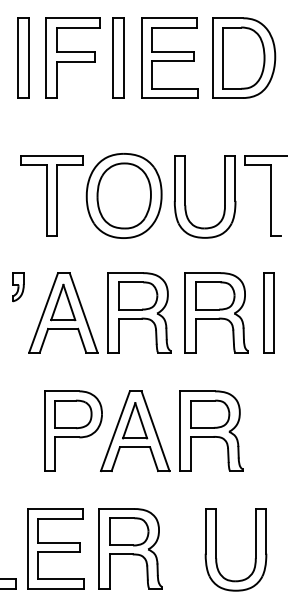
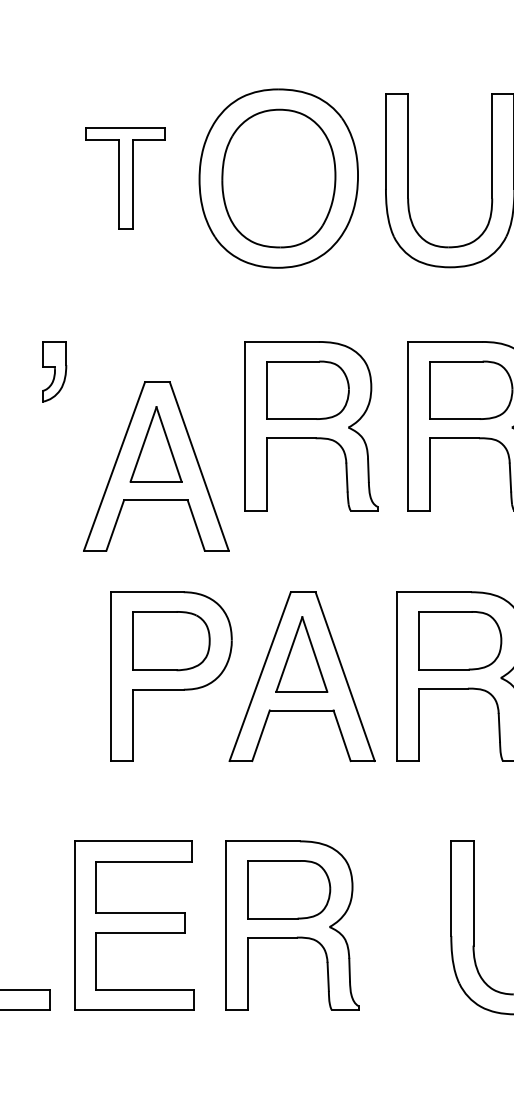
part: (51, 195) -> (124, 177), size x0.6
part: (63, 312) -> (156, 465), moved

